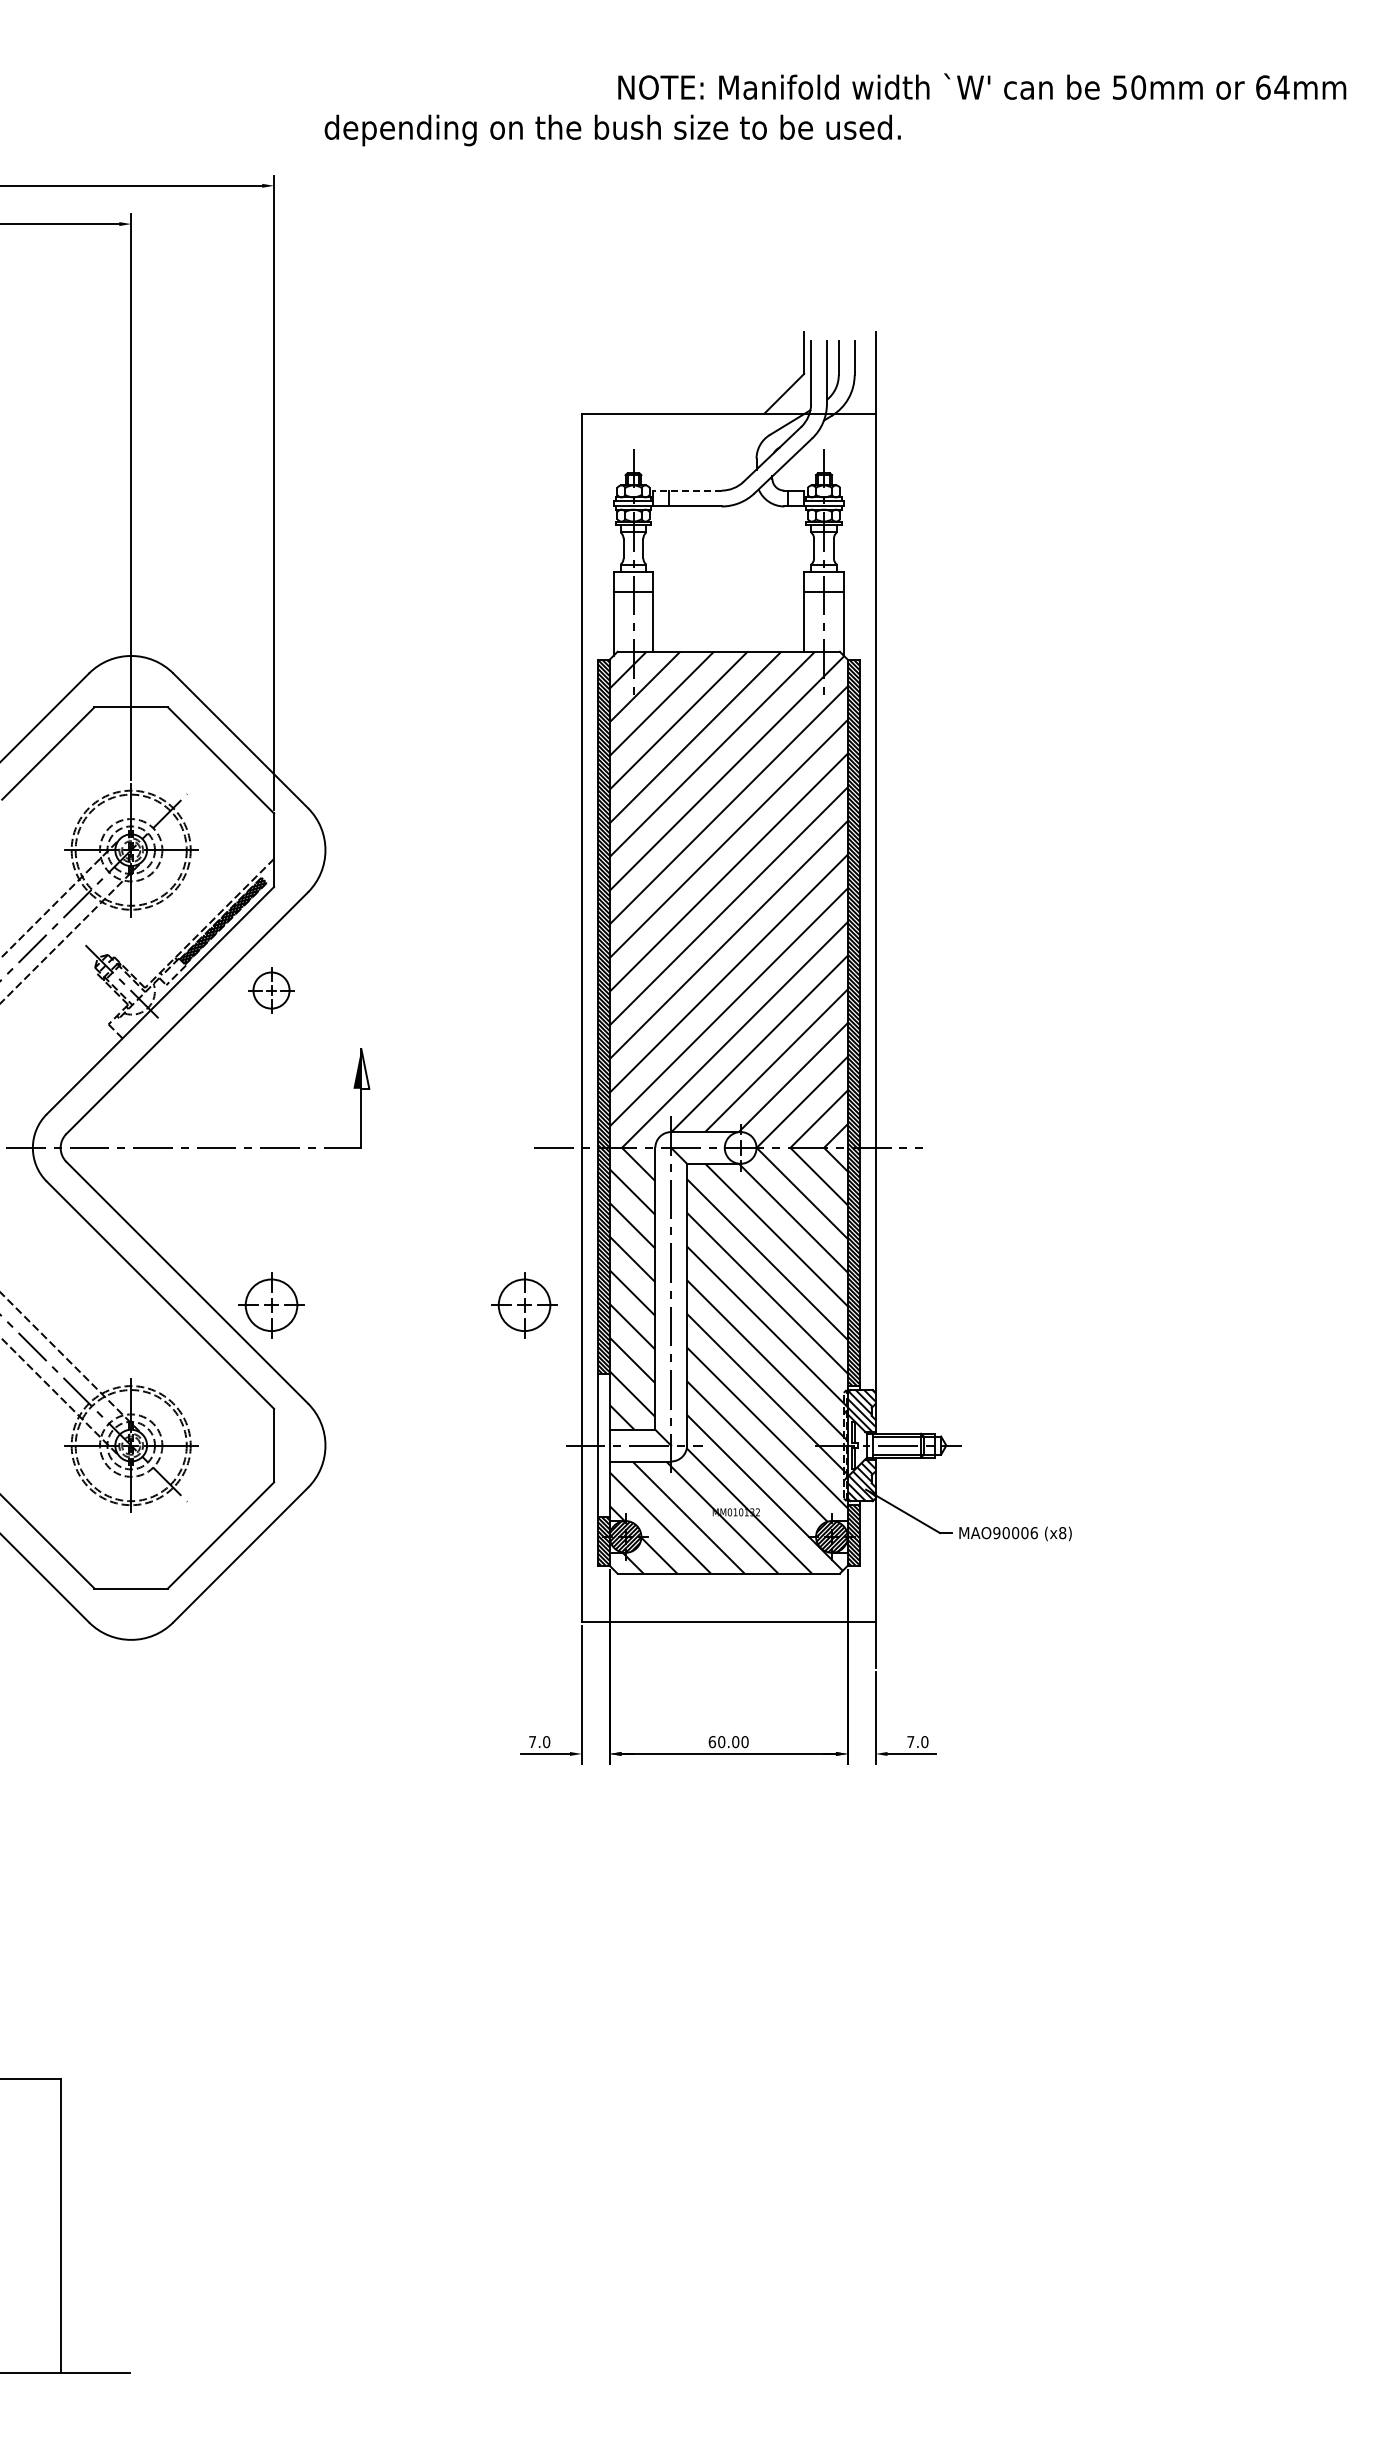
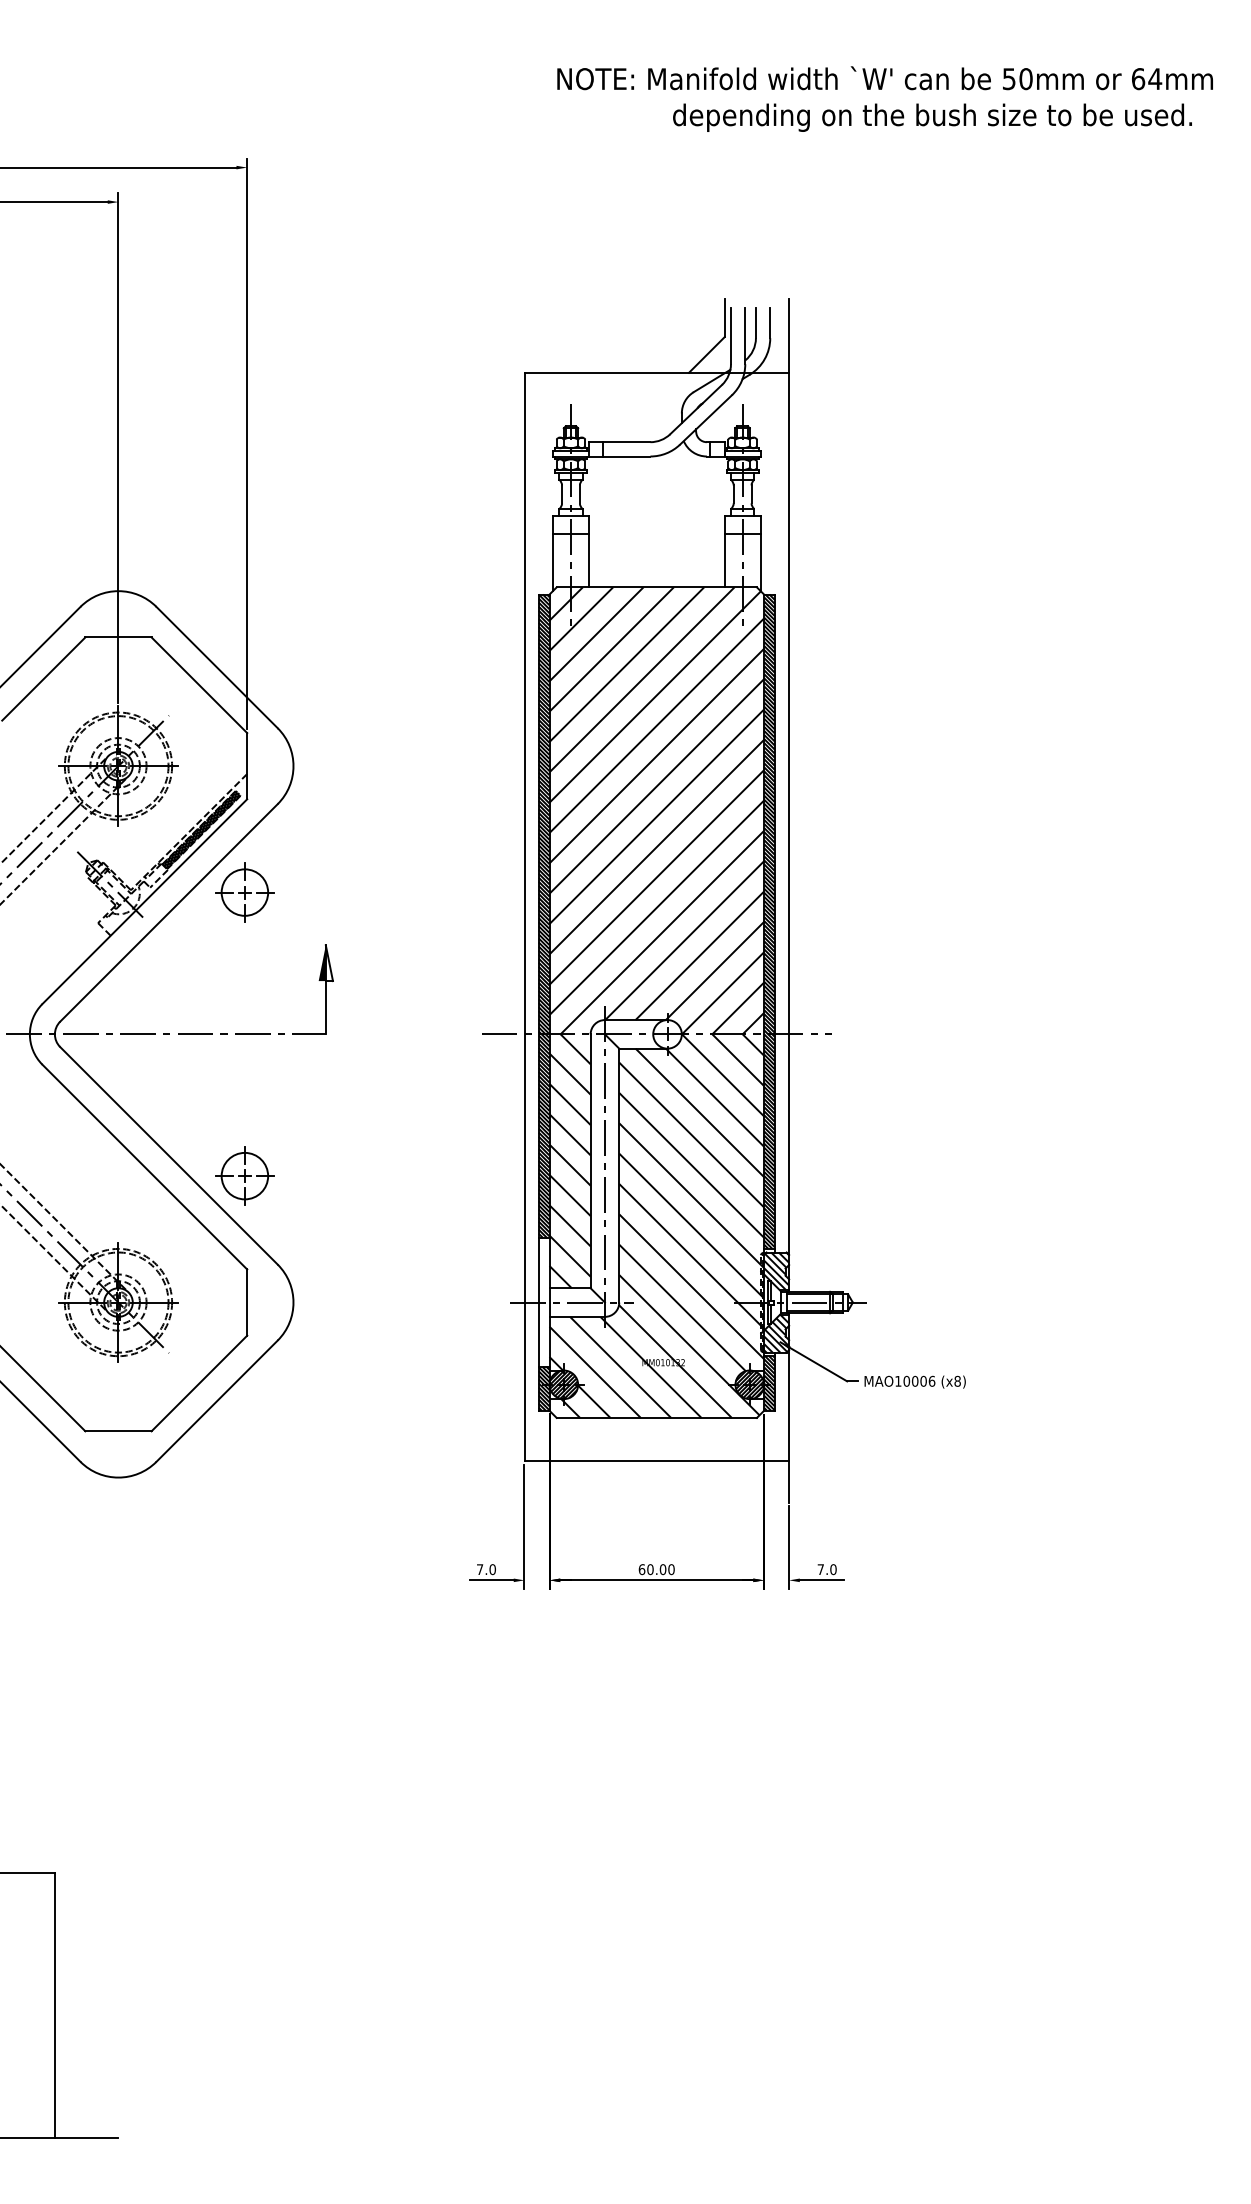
text: (612, 130) -> (932, 117), moved
line: (687, 490) -> (619, 442), dashed -> solid
part: (271, 990) -> (244, 892), size x1.43
part: (524, 1305) -> (472, 1176), removed
text: (996, 1533) -> (898, 1381), MAO90006 -> MAO10006

